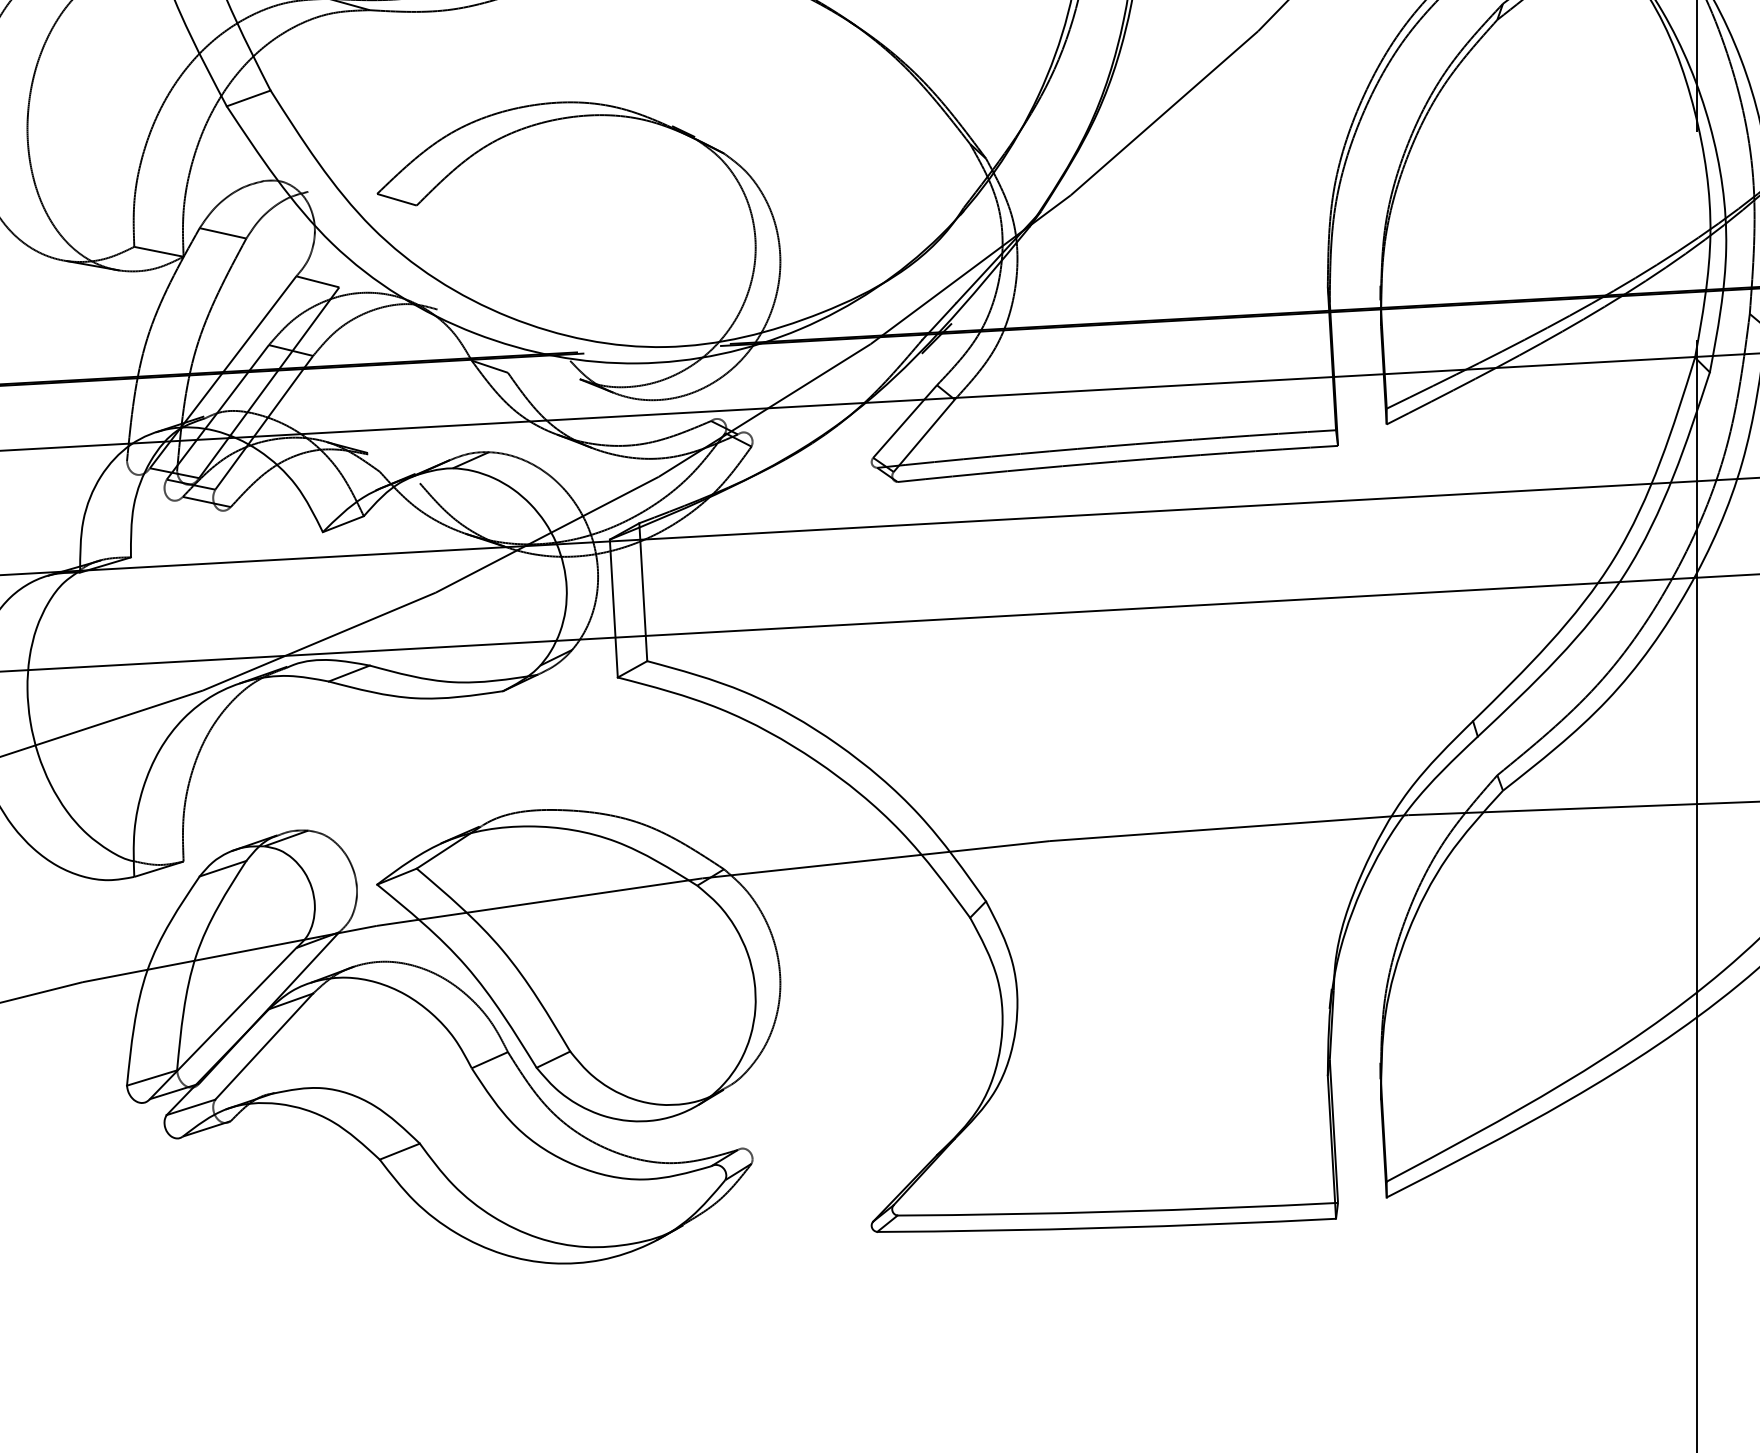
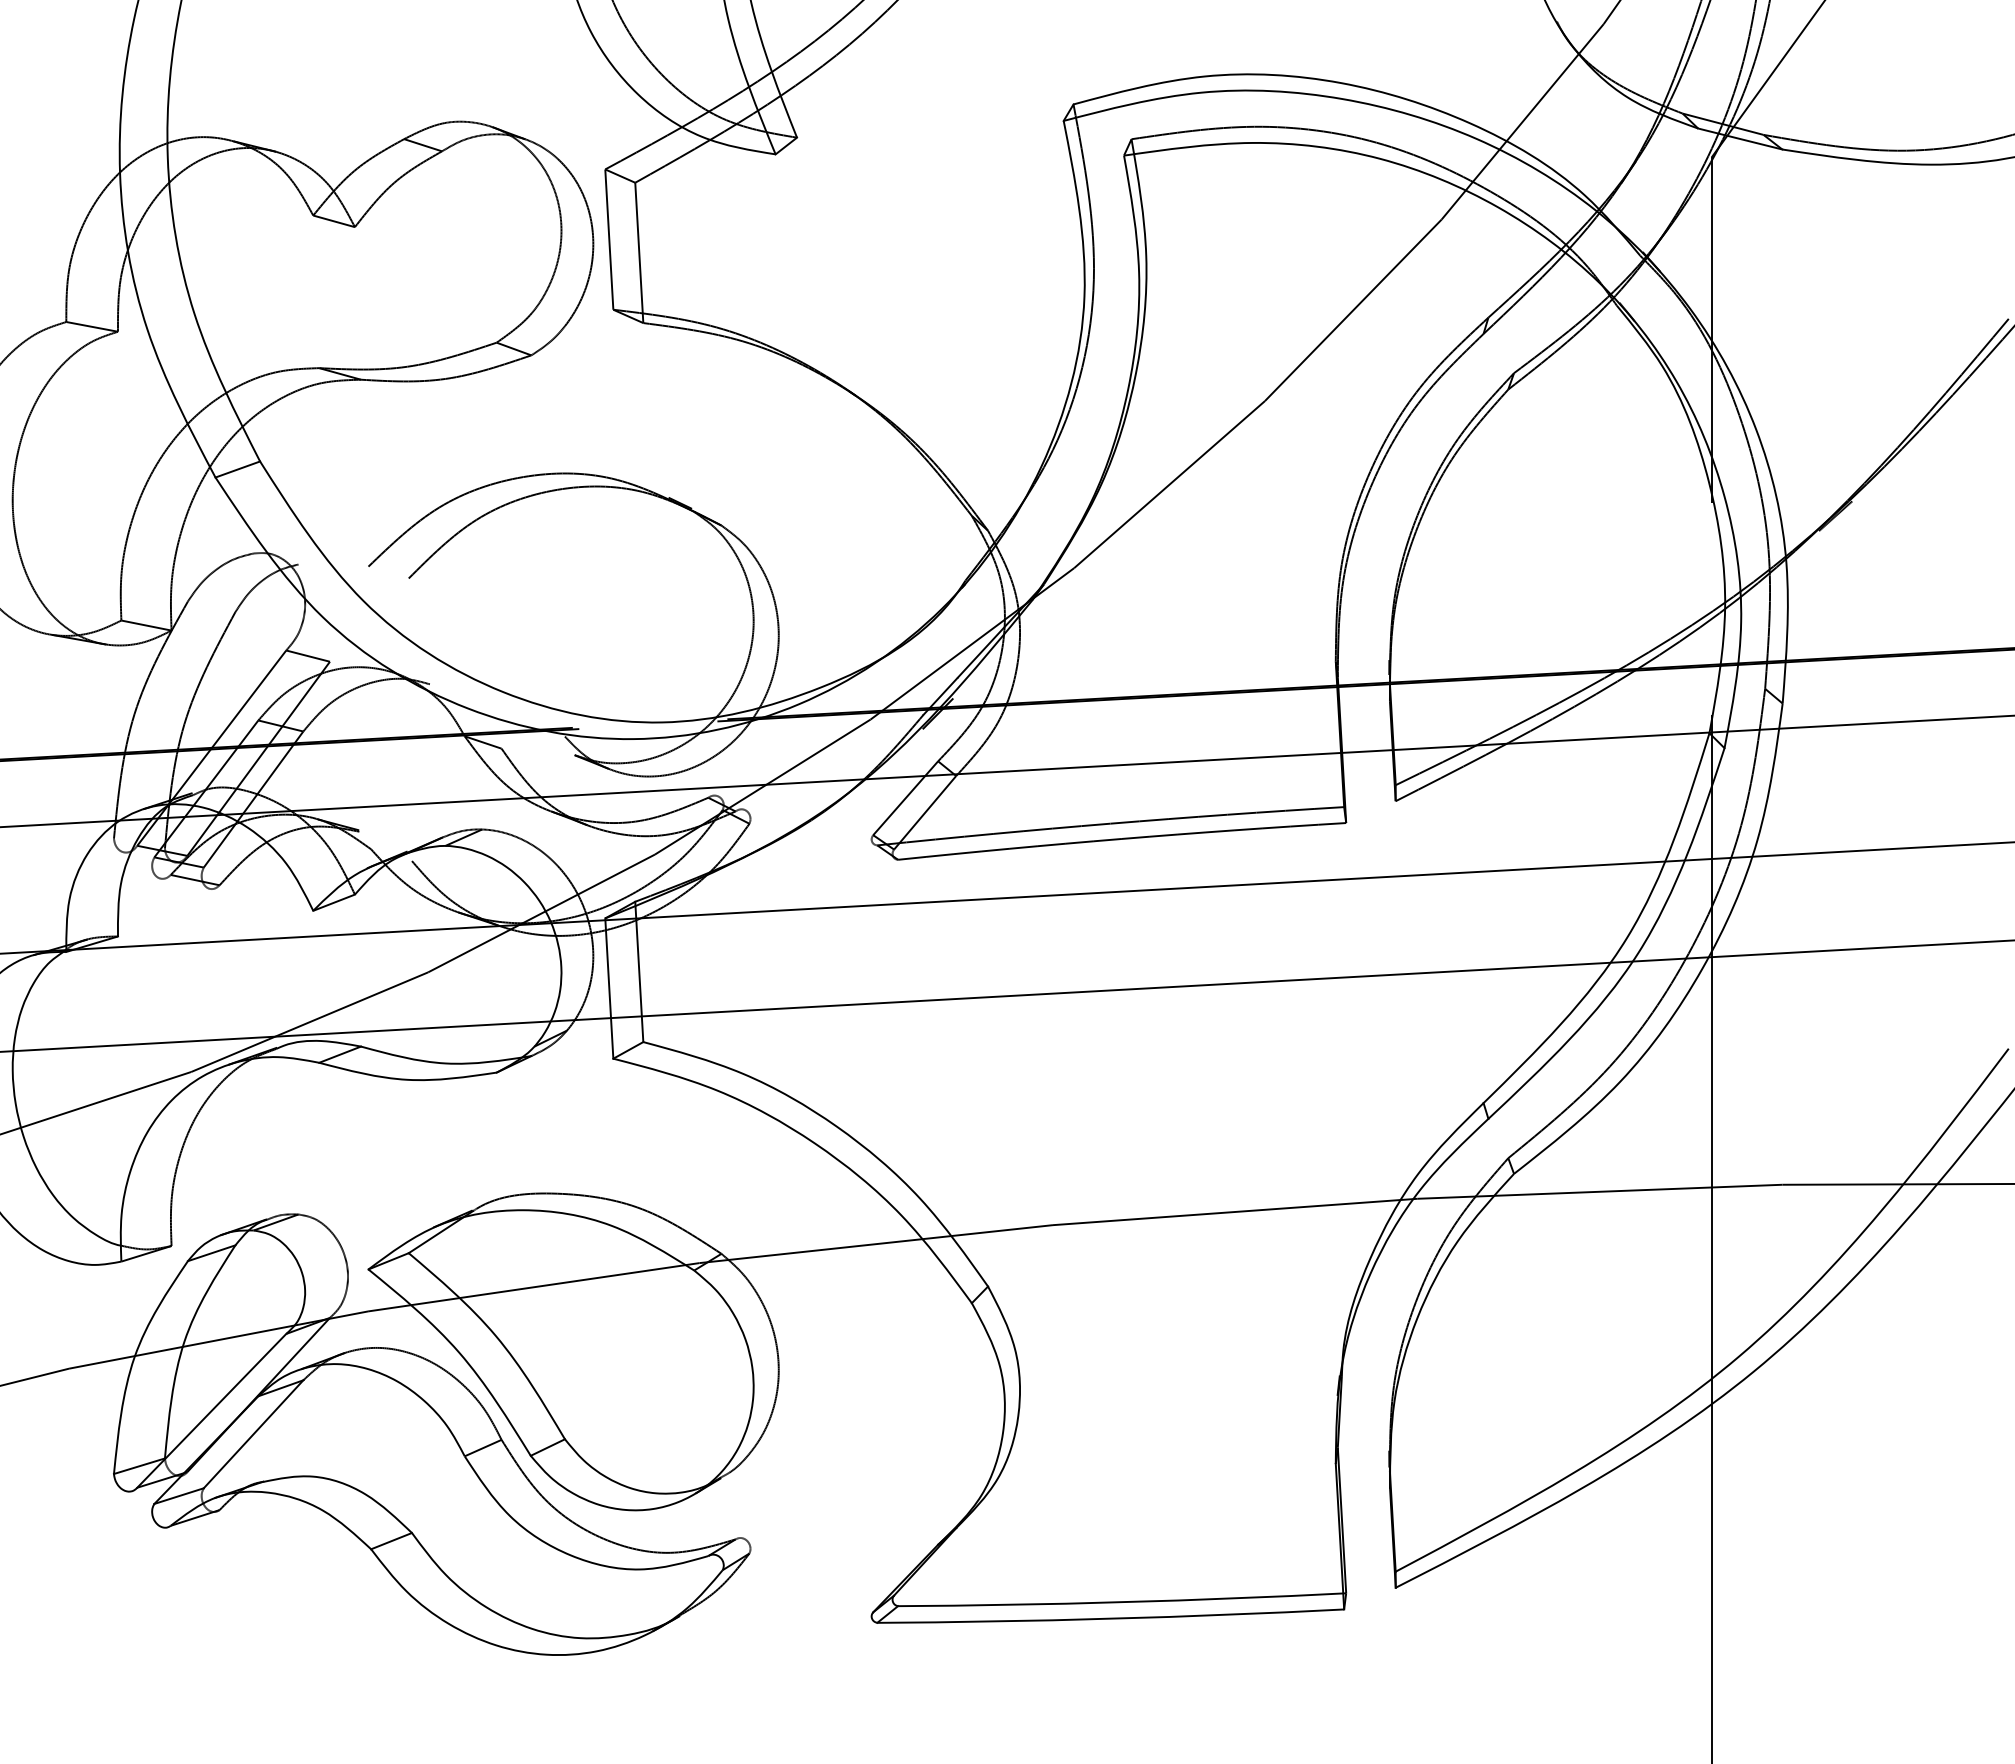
line: (396, 199) -> (388, 572), removed
line: (222, 233) -> (211, 606), removed

